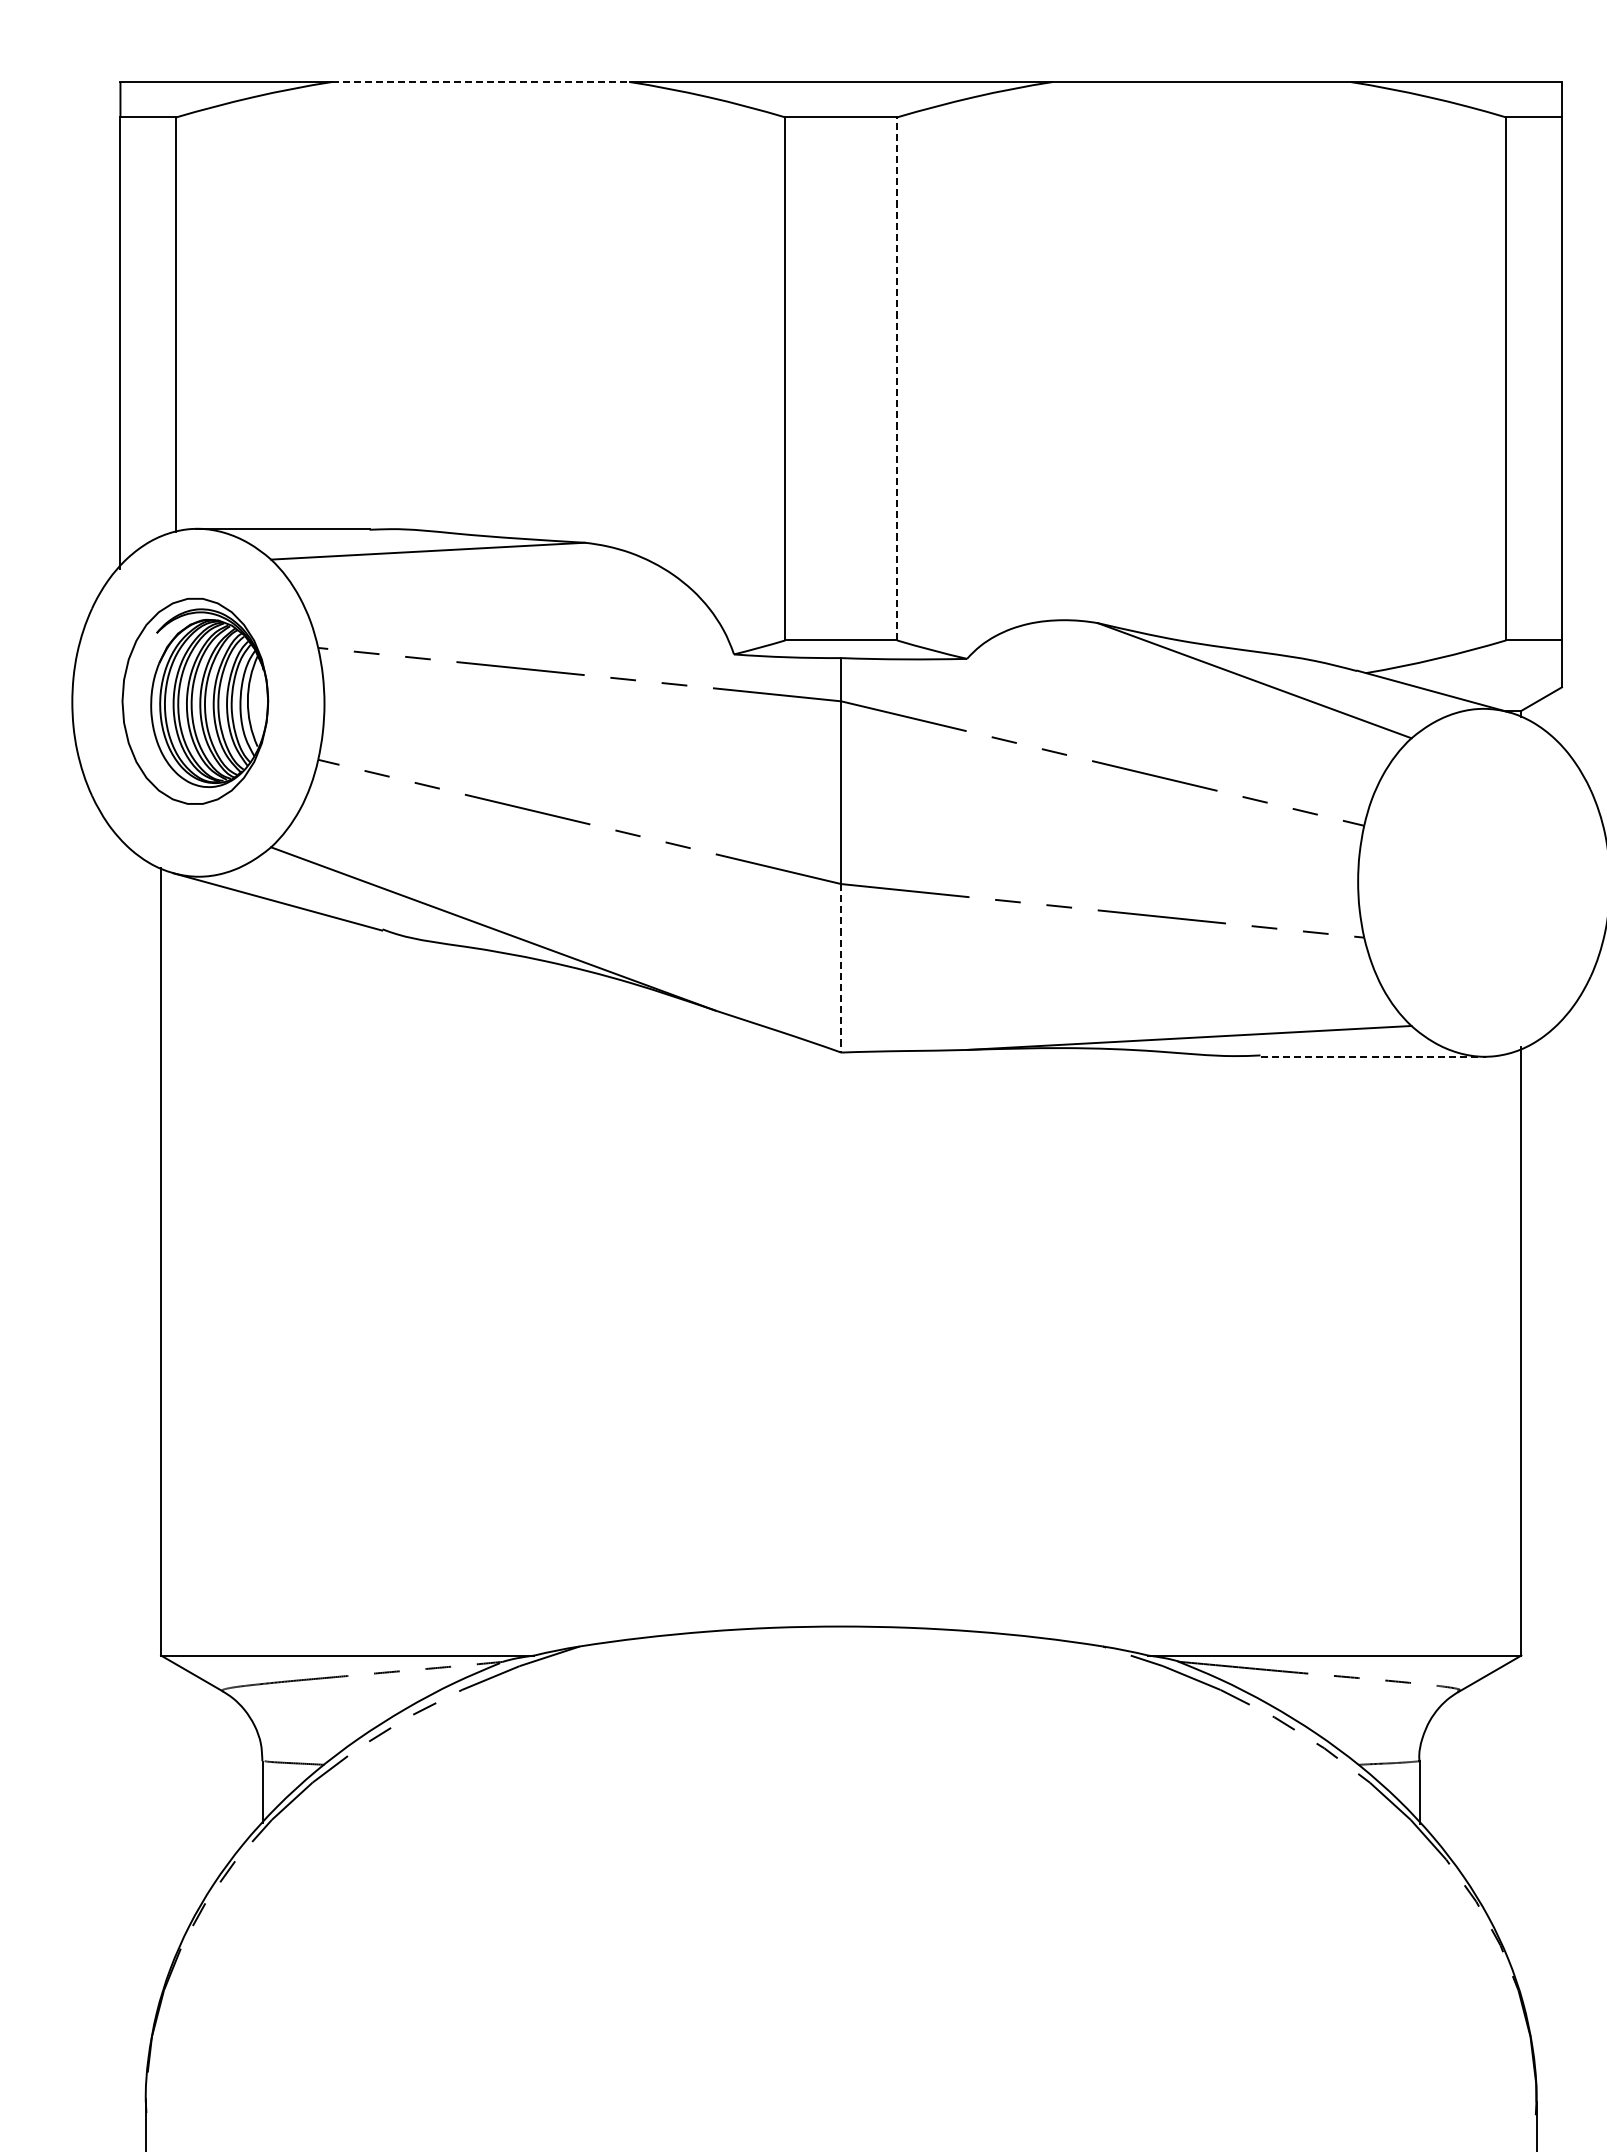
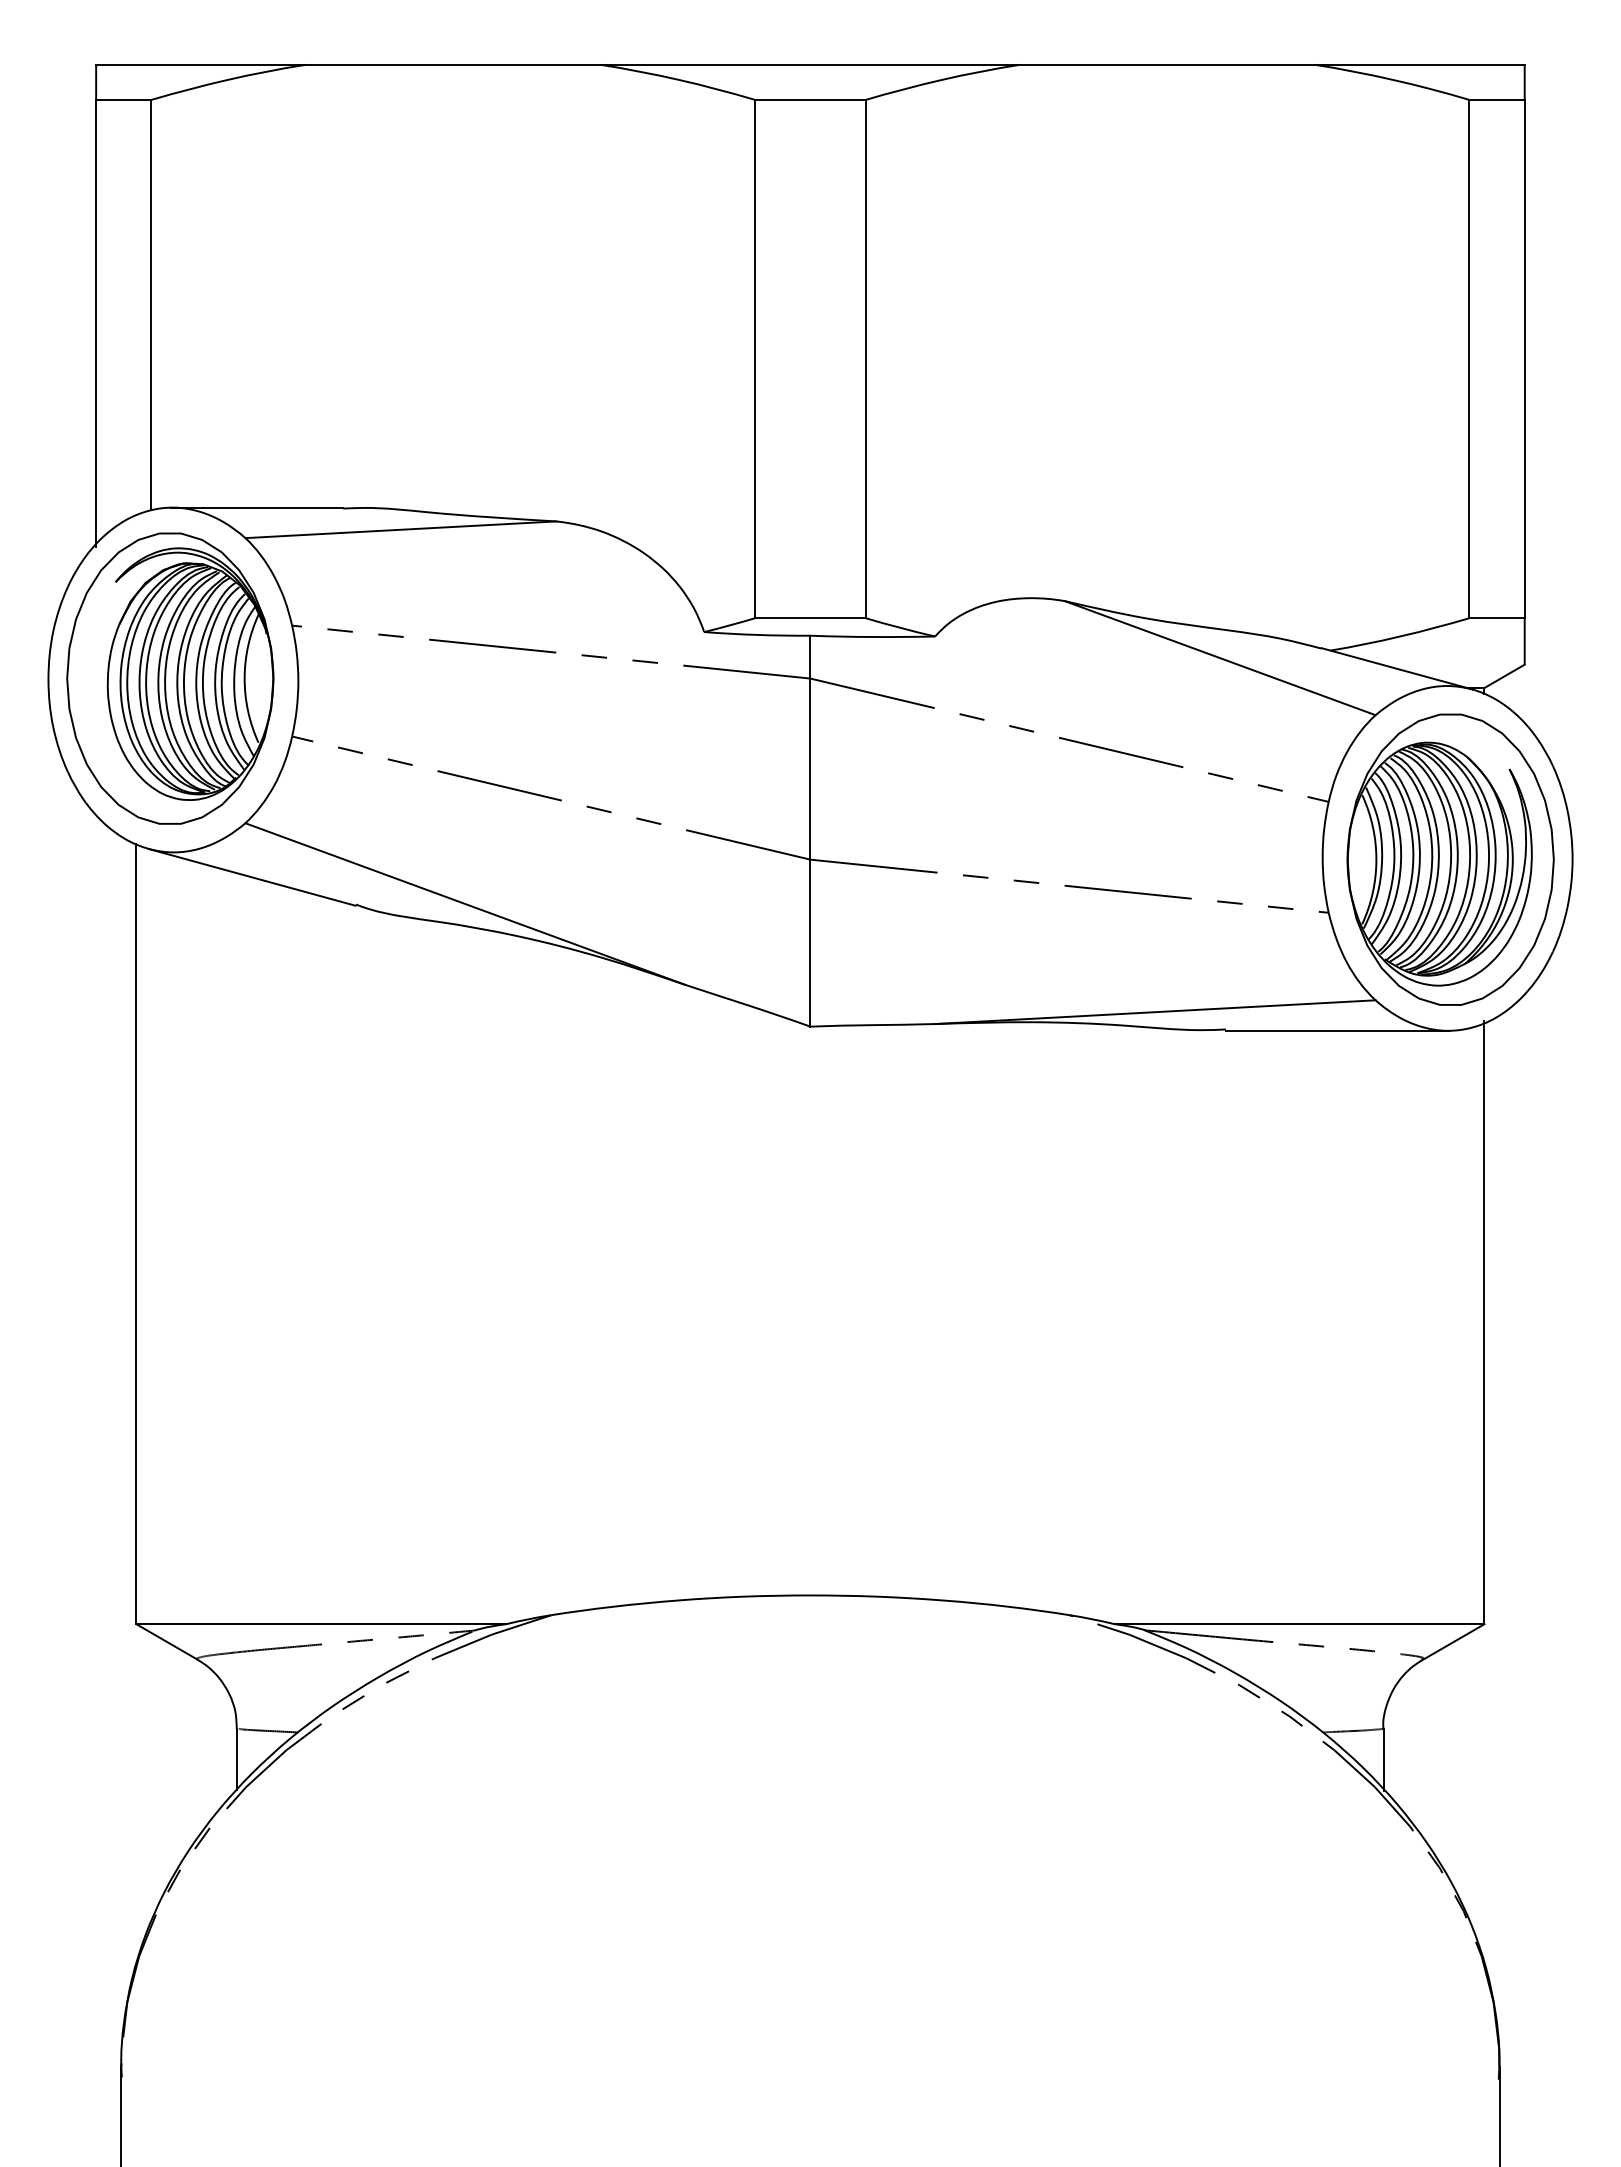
line: (481, 81) -> (453, 64), dashed -> solid
line: (896, 378) -> (865, 358), dashed -> solid
part: (195, 701) -> (170, 678), size x1.43
part: (1487, 883) -> (1450, 859), added
line: (841, 968) -> (810, 943), dashed -> solid
line: (1373, 1056) -> (1337, 1030), dashed -> solid

